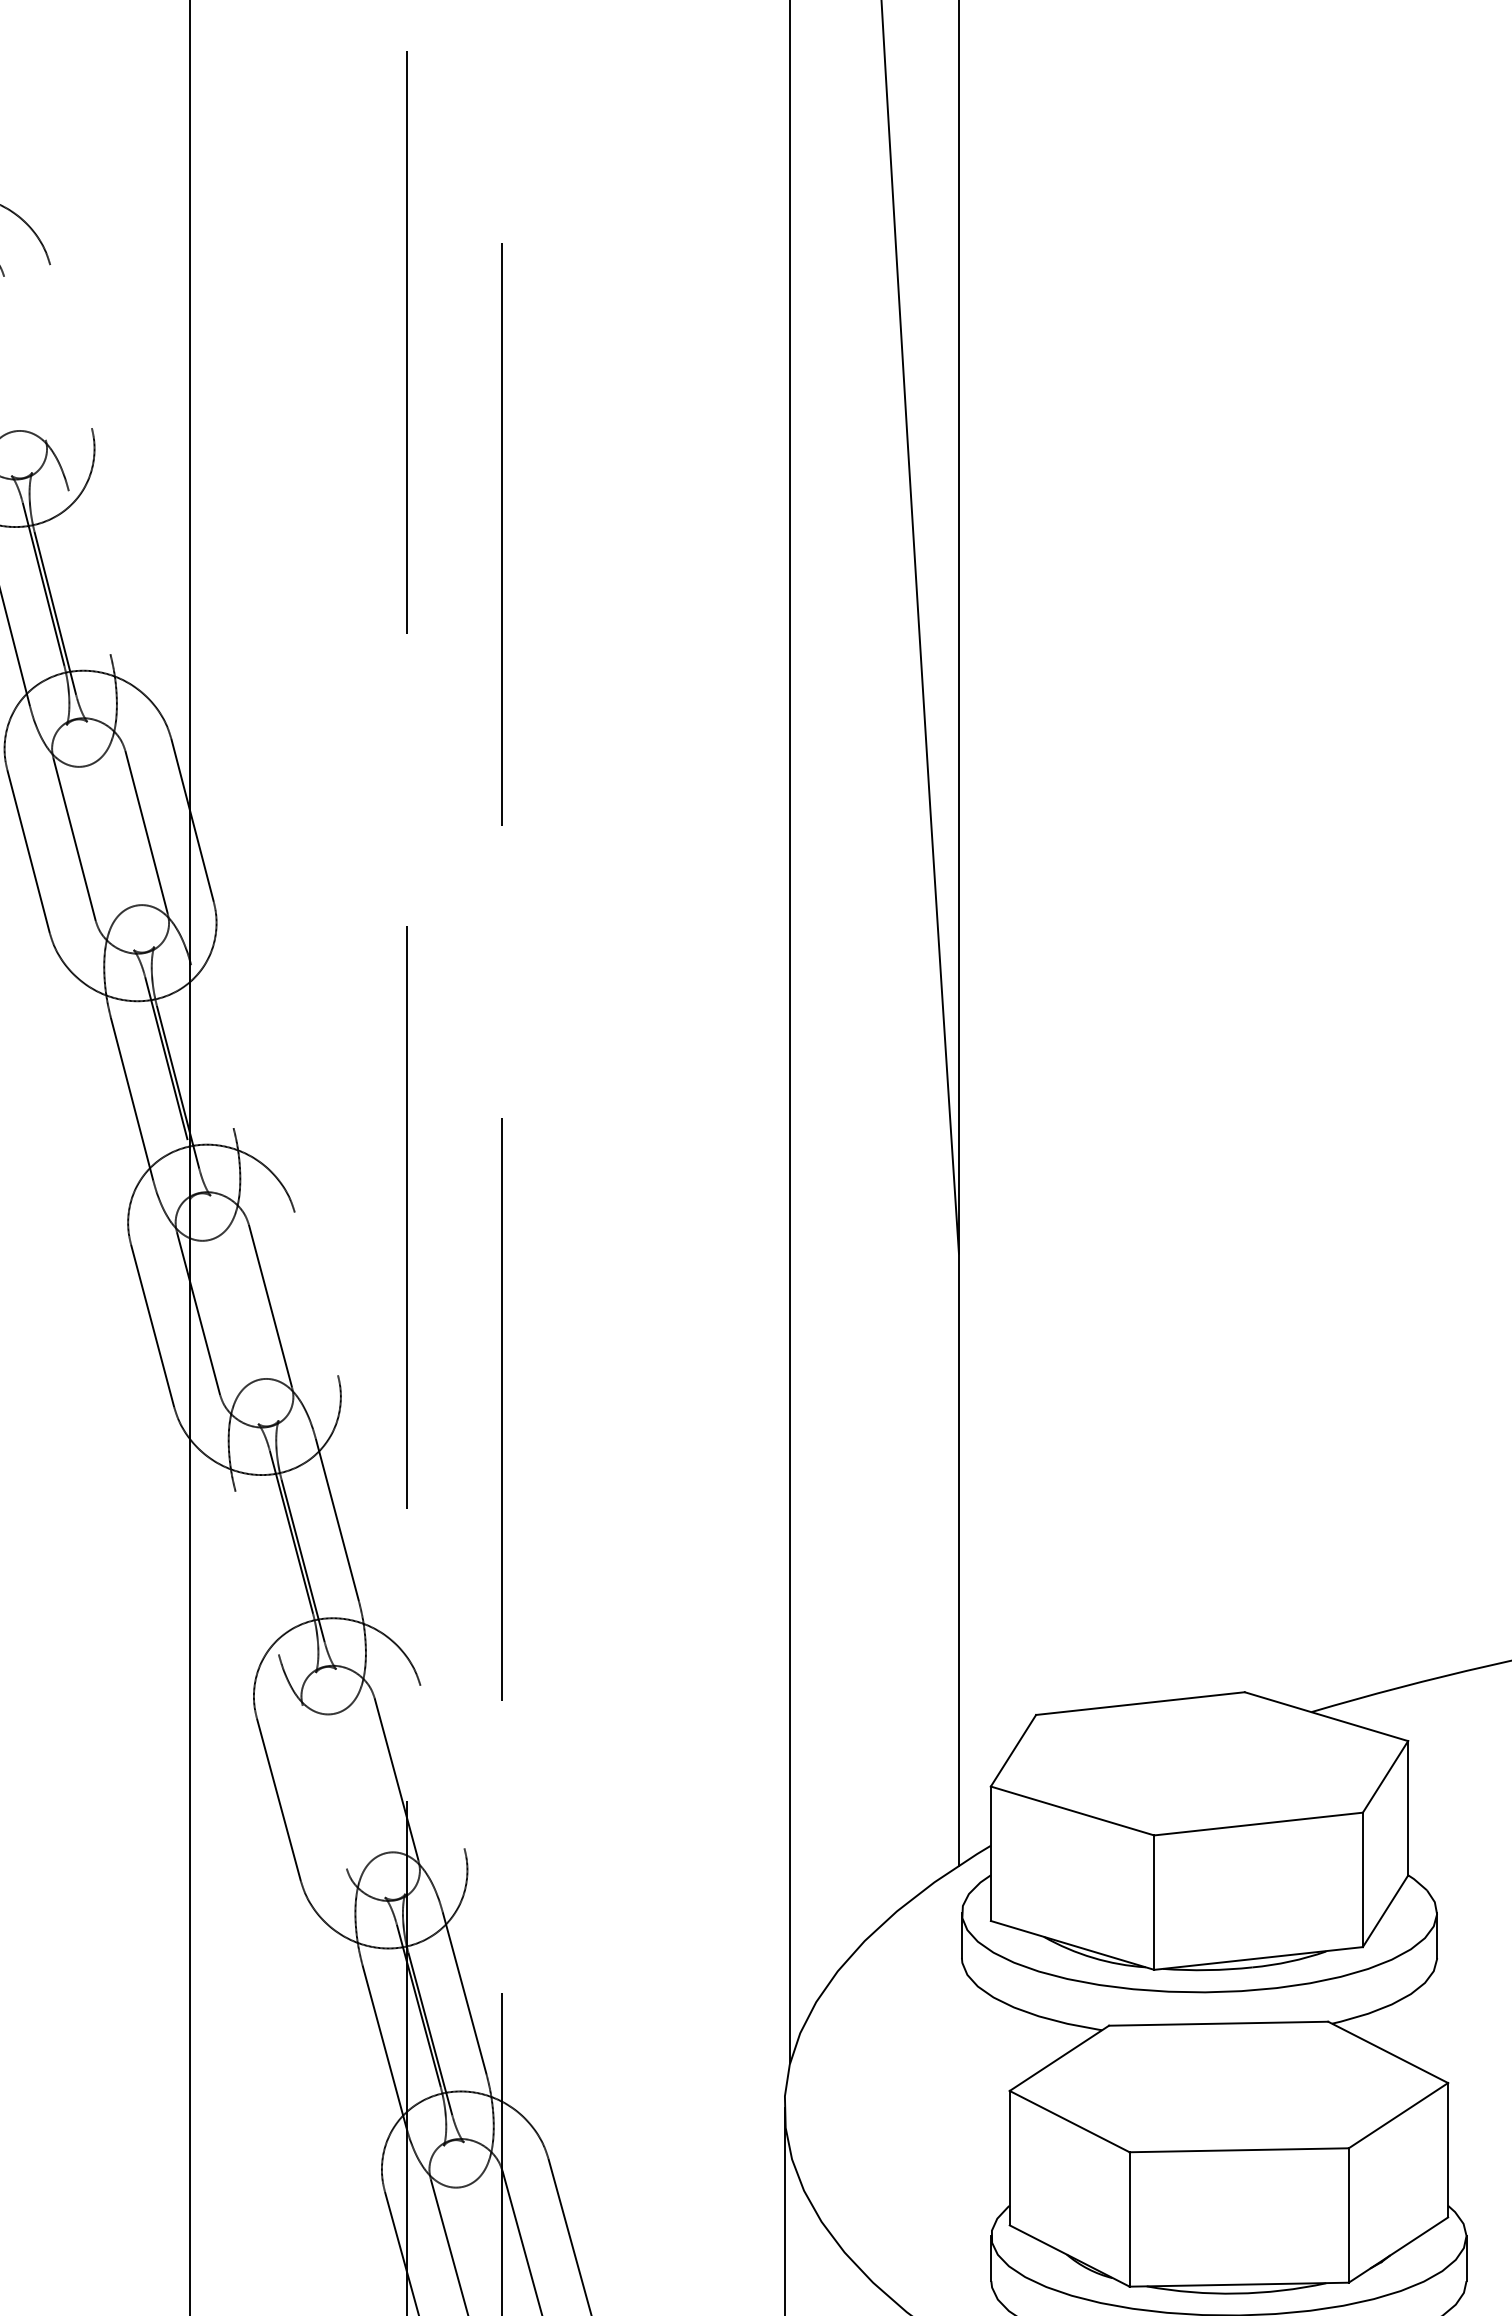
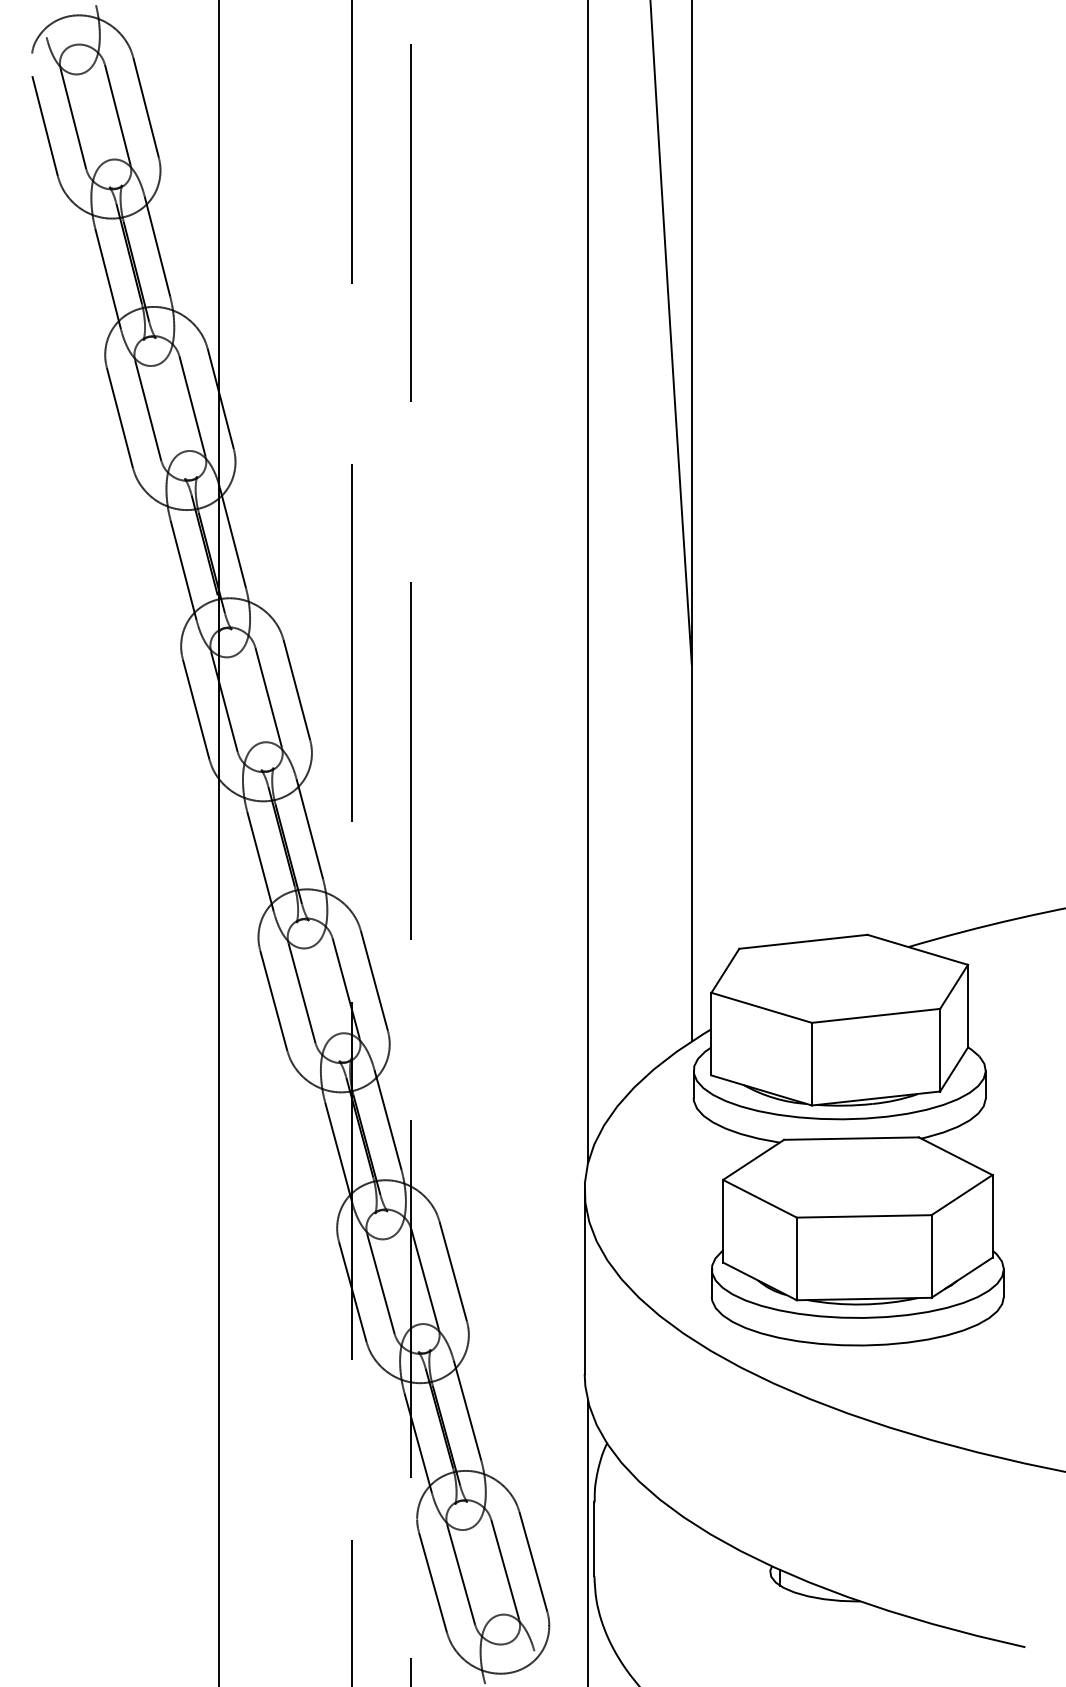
line: (70, 346) -> (145, 107), added
line: (24, 357) -> (117, 114), added
line: (89, 572) -> (157, 246), added
line: (211, 1045) -> (232, 537), added
line: (315, 1293) -> (296, 689), added
line: (257, 1572) -> (260, 861), added
line: (441, 1766) -> (373, 980), added
line: (323, 1787) -> (301, 993), added

